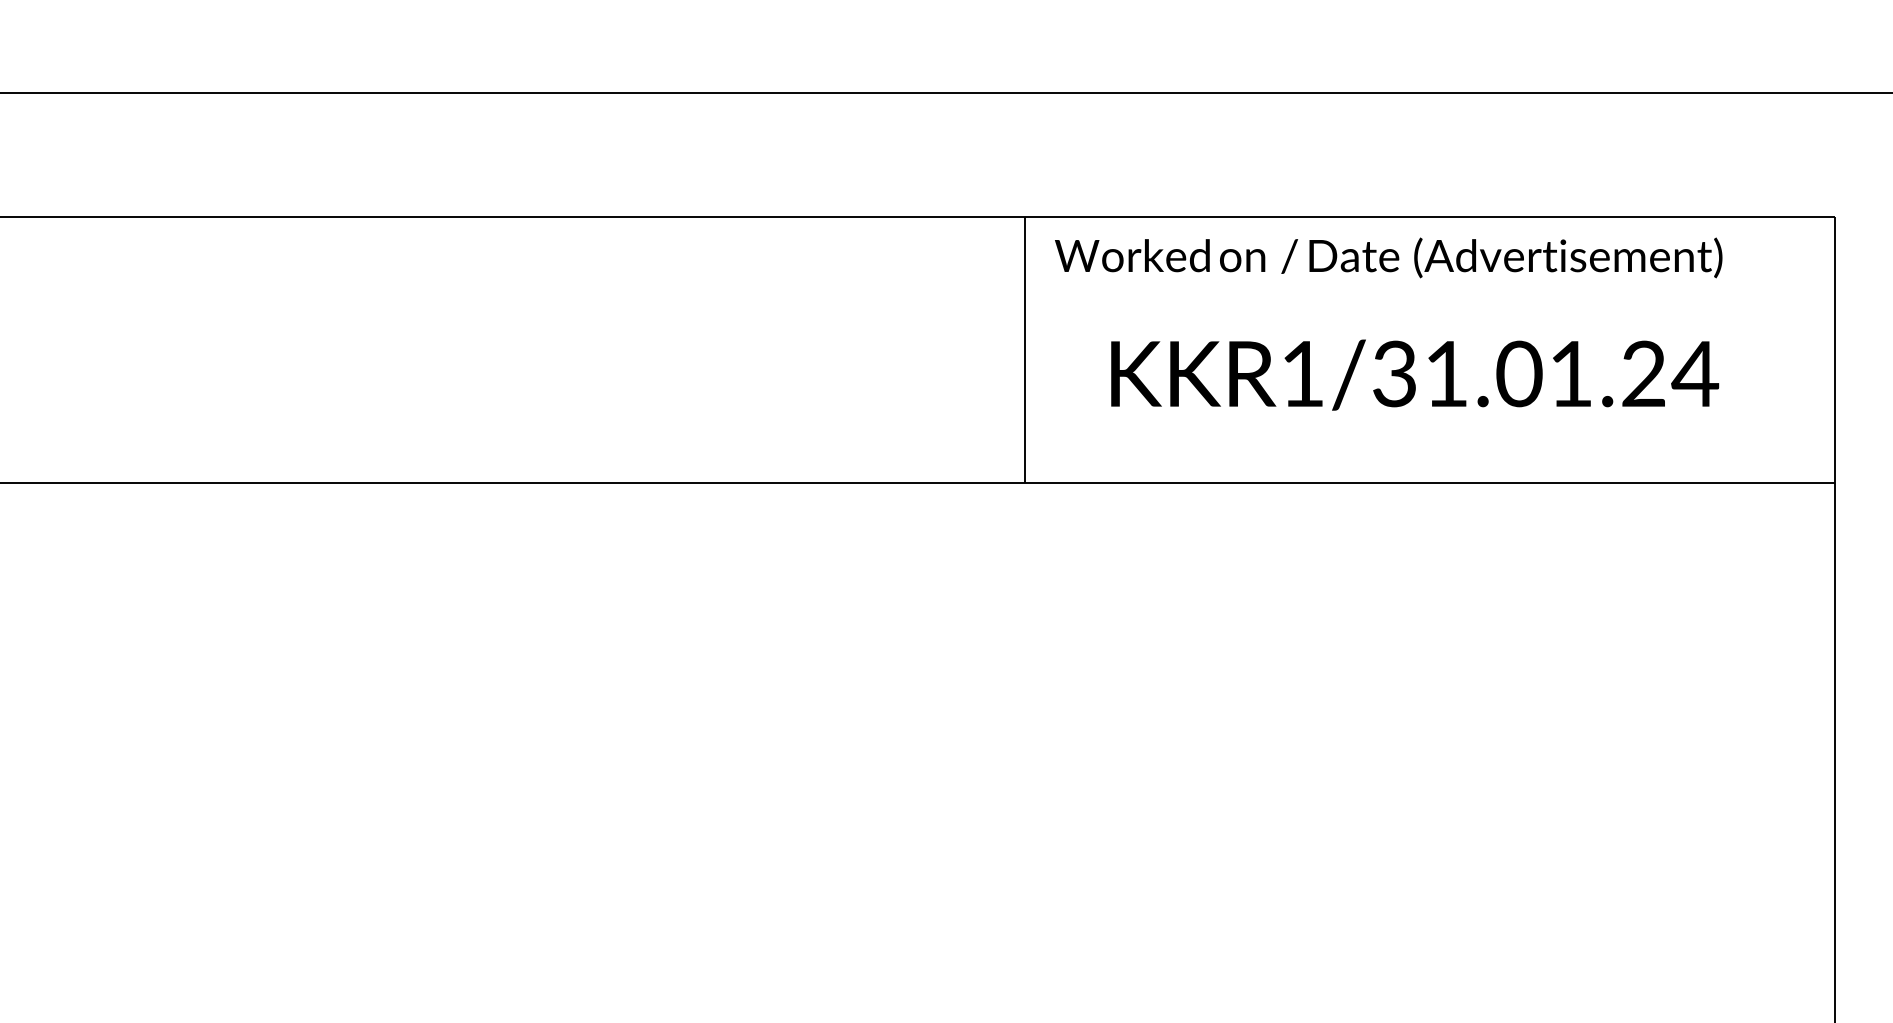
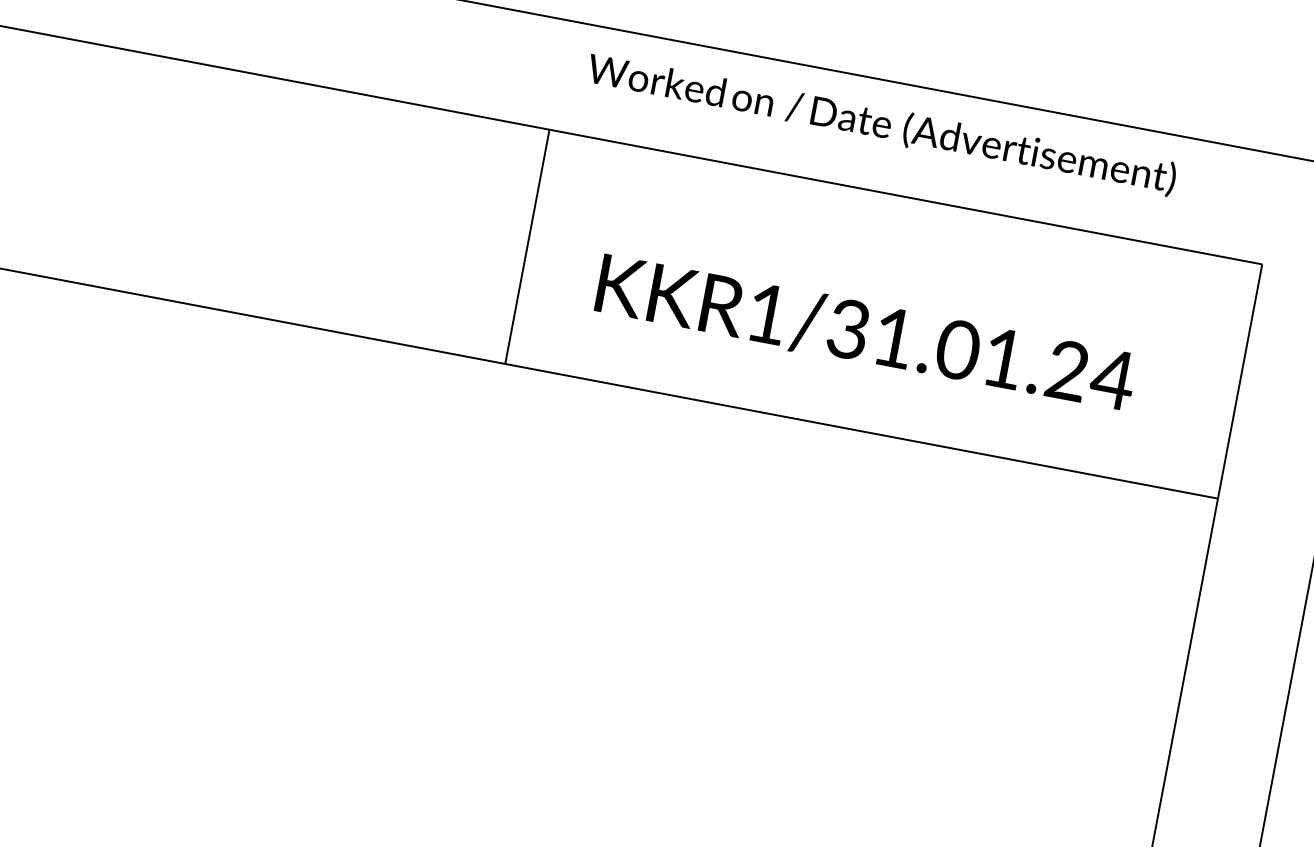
text: (1388, 257) -> (881, 124), moved

